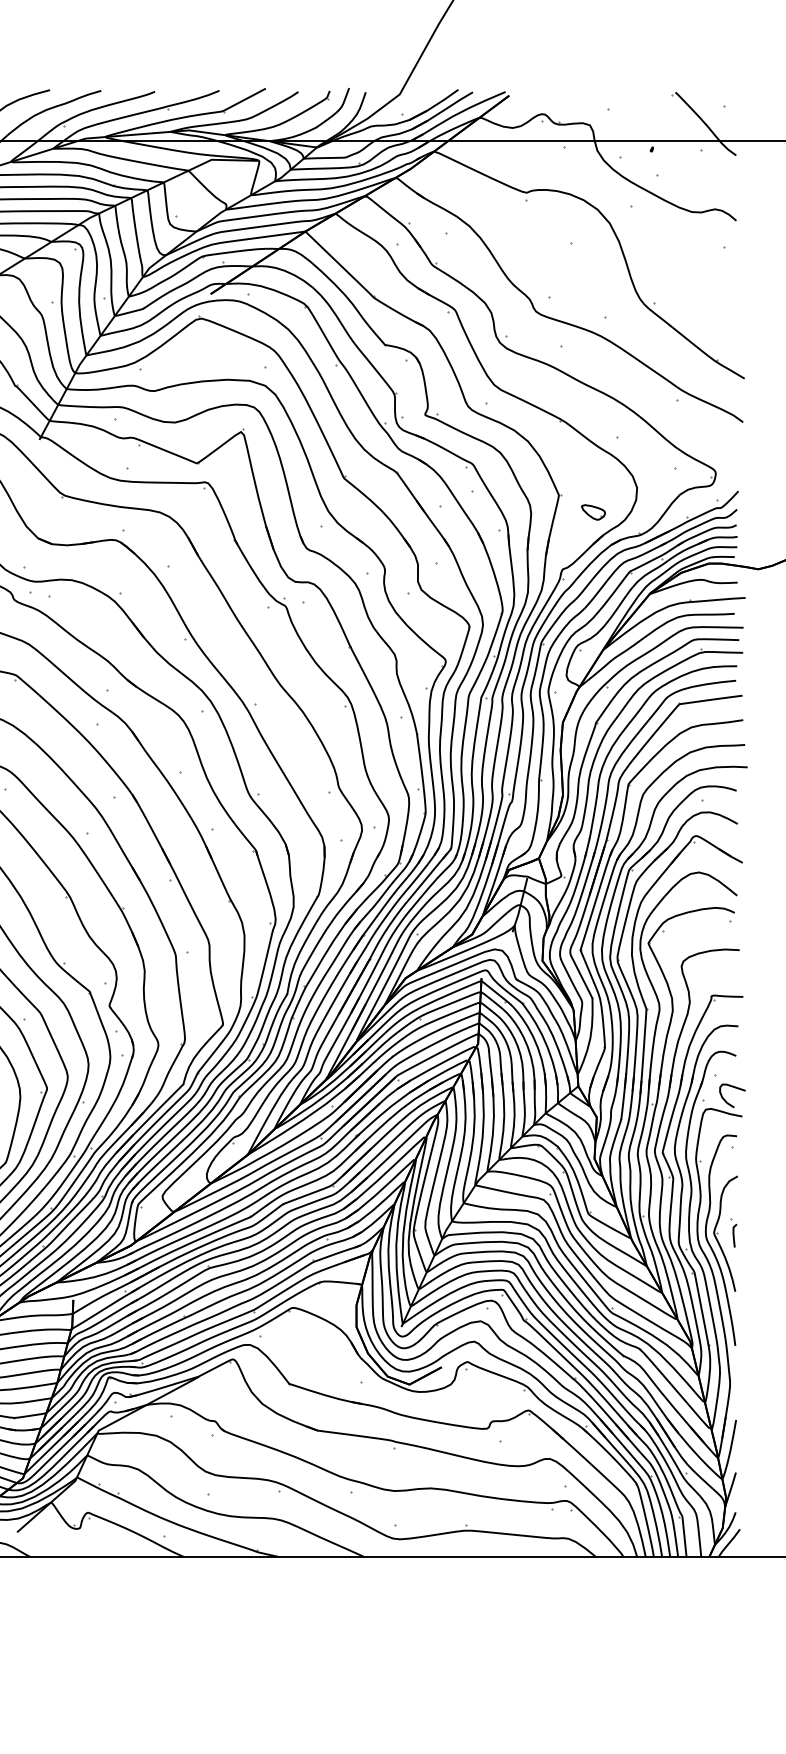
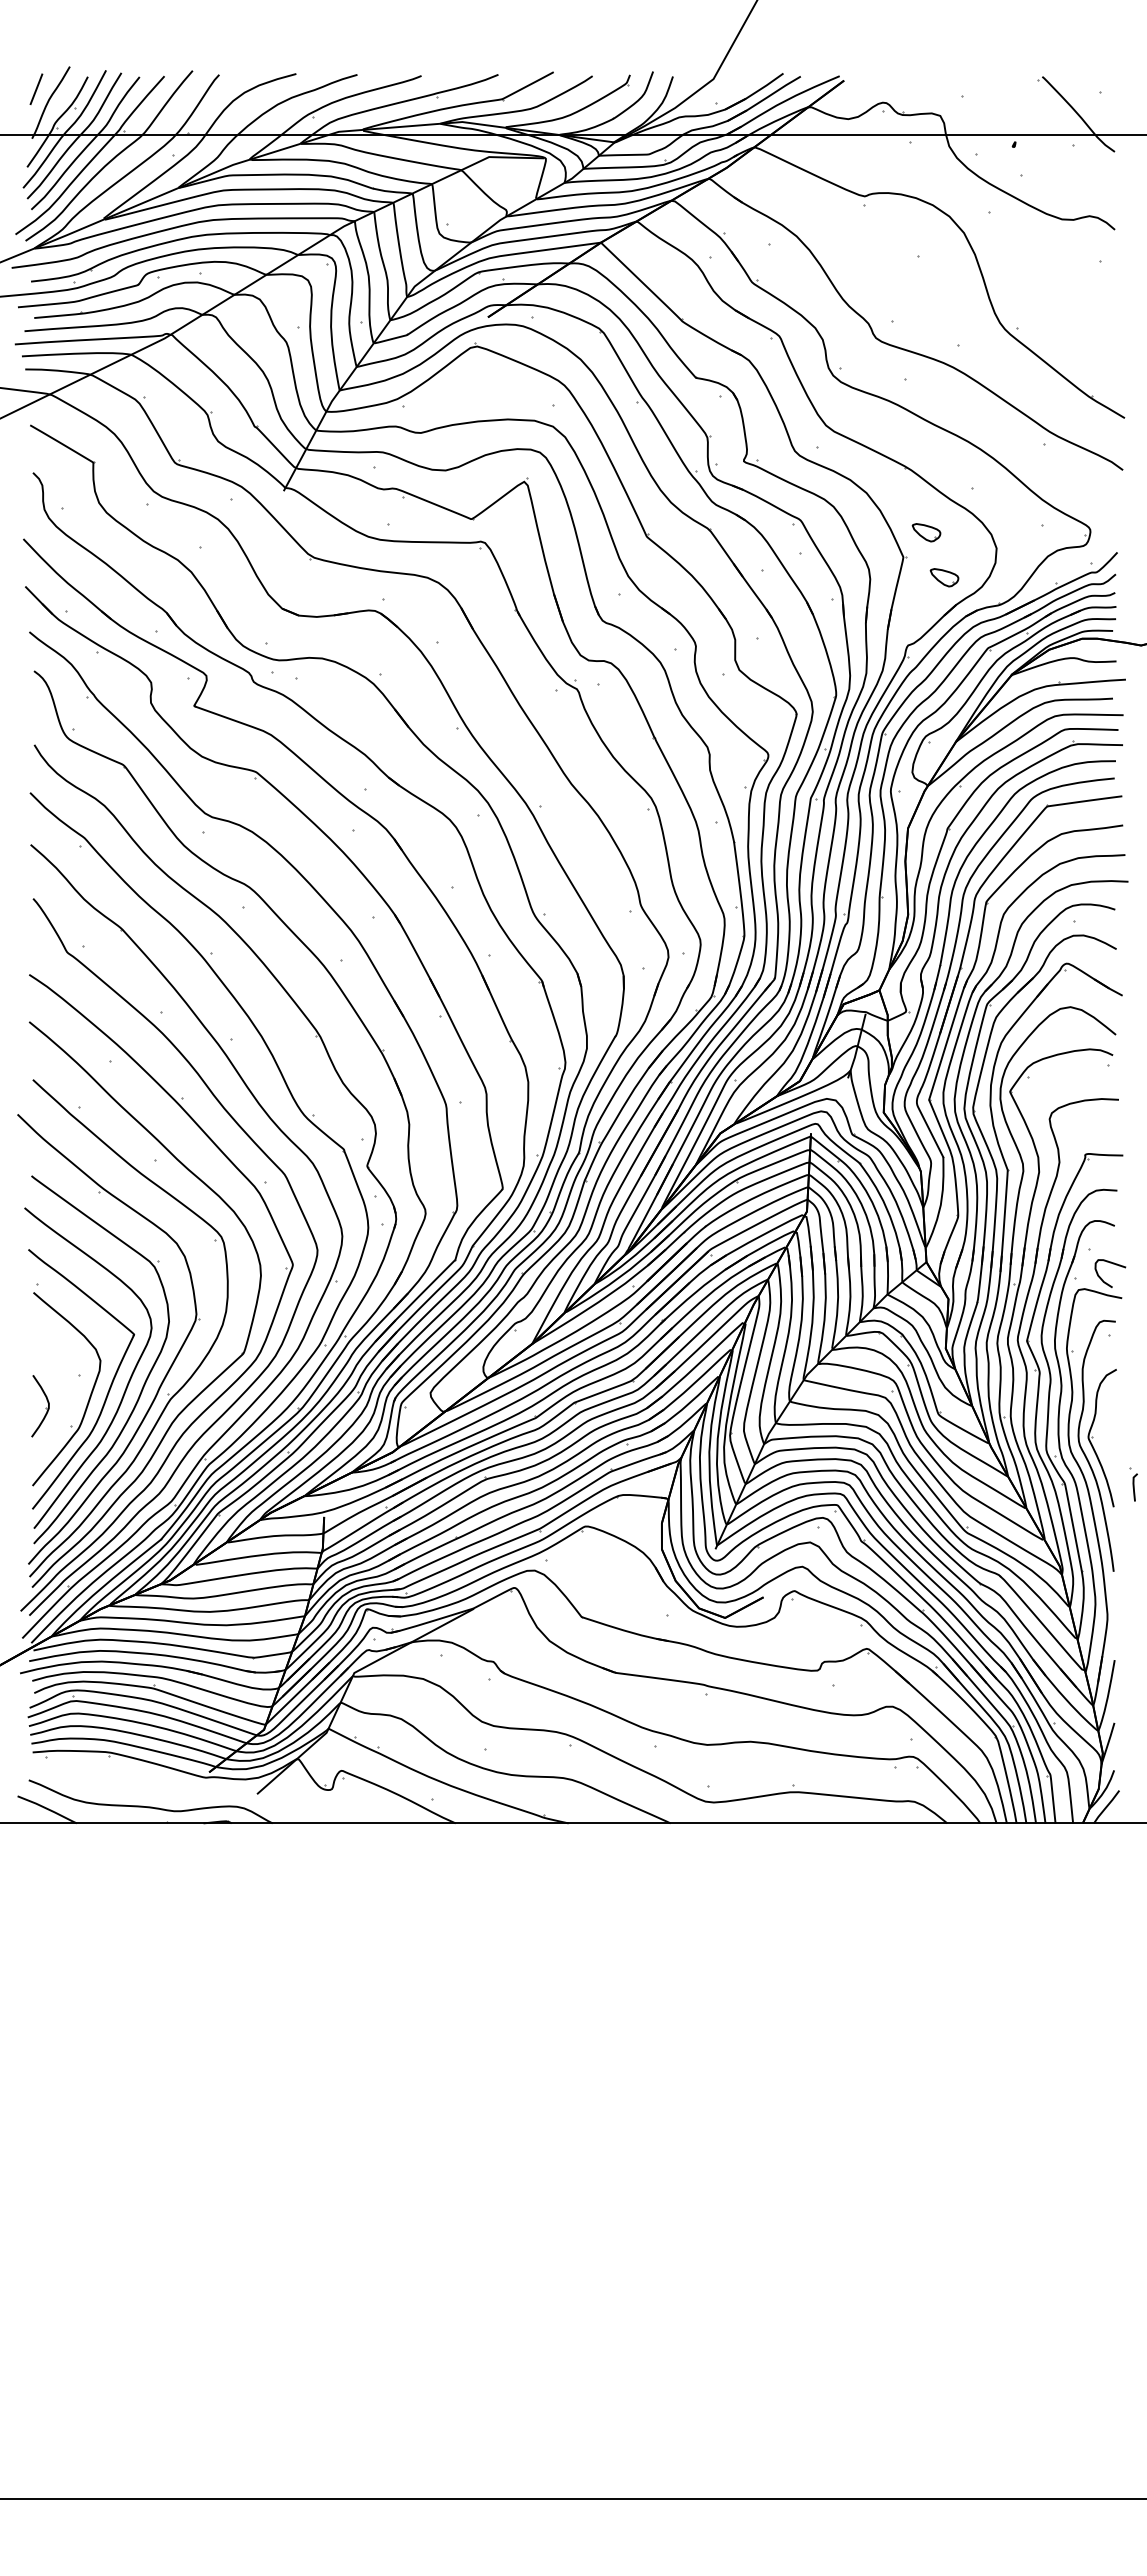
part: (578, 474) -> (926, 532), added
part: (733, 1233) -> (1133, 1484), moved

